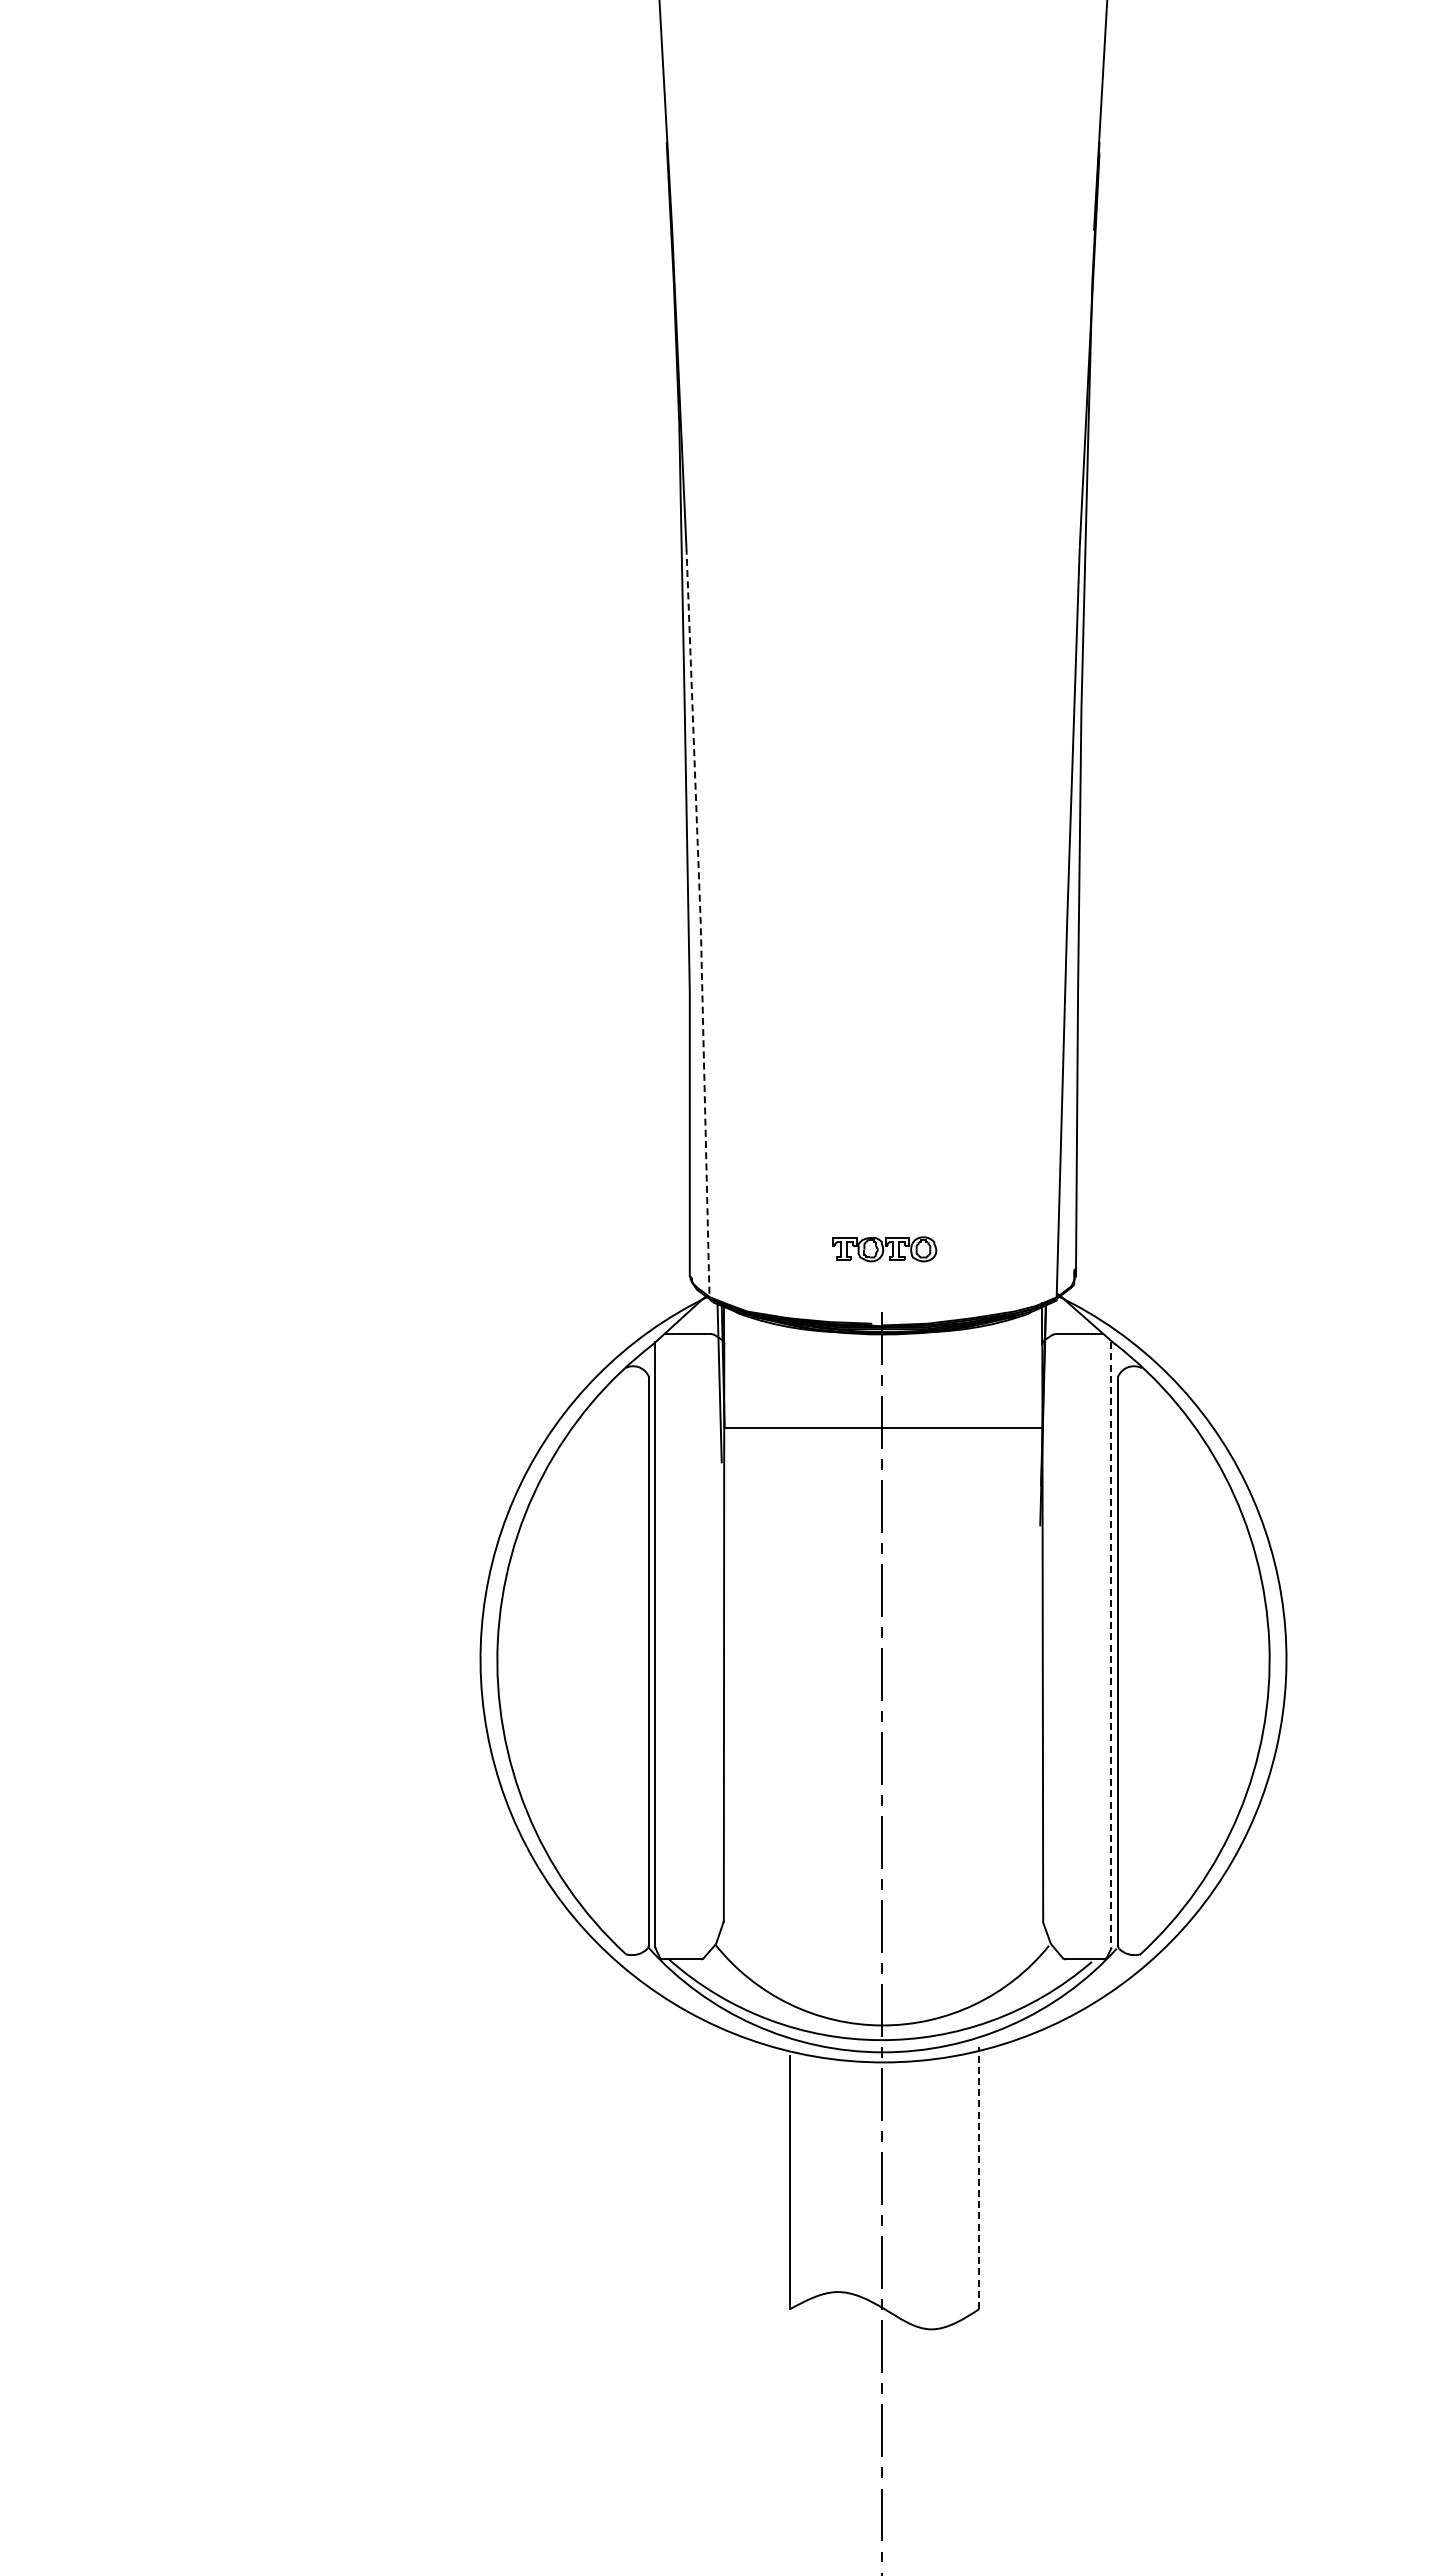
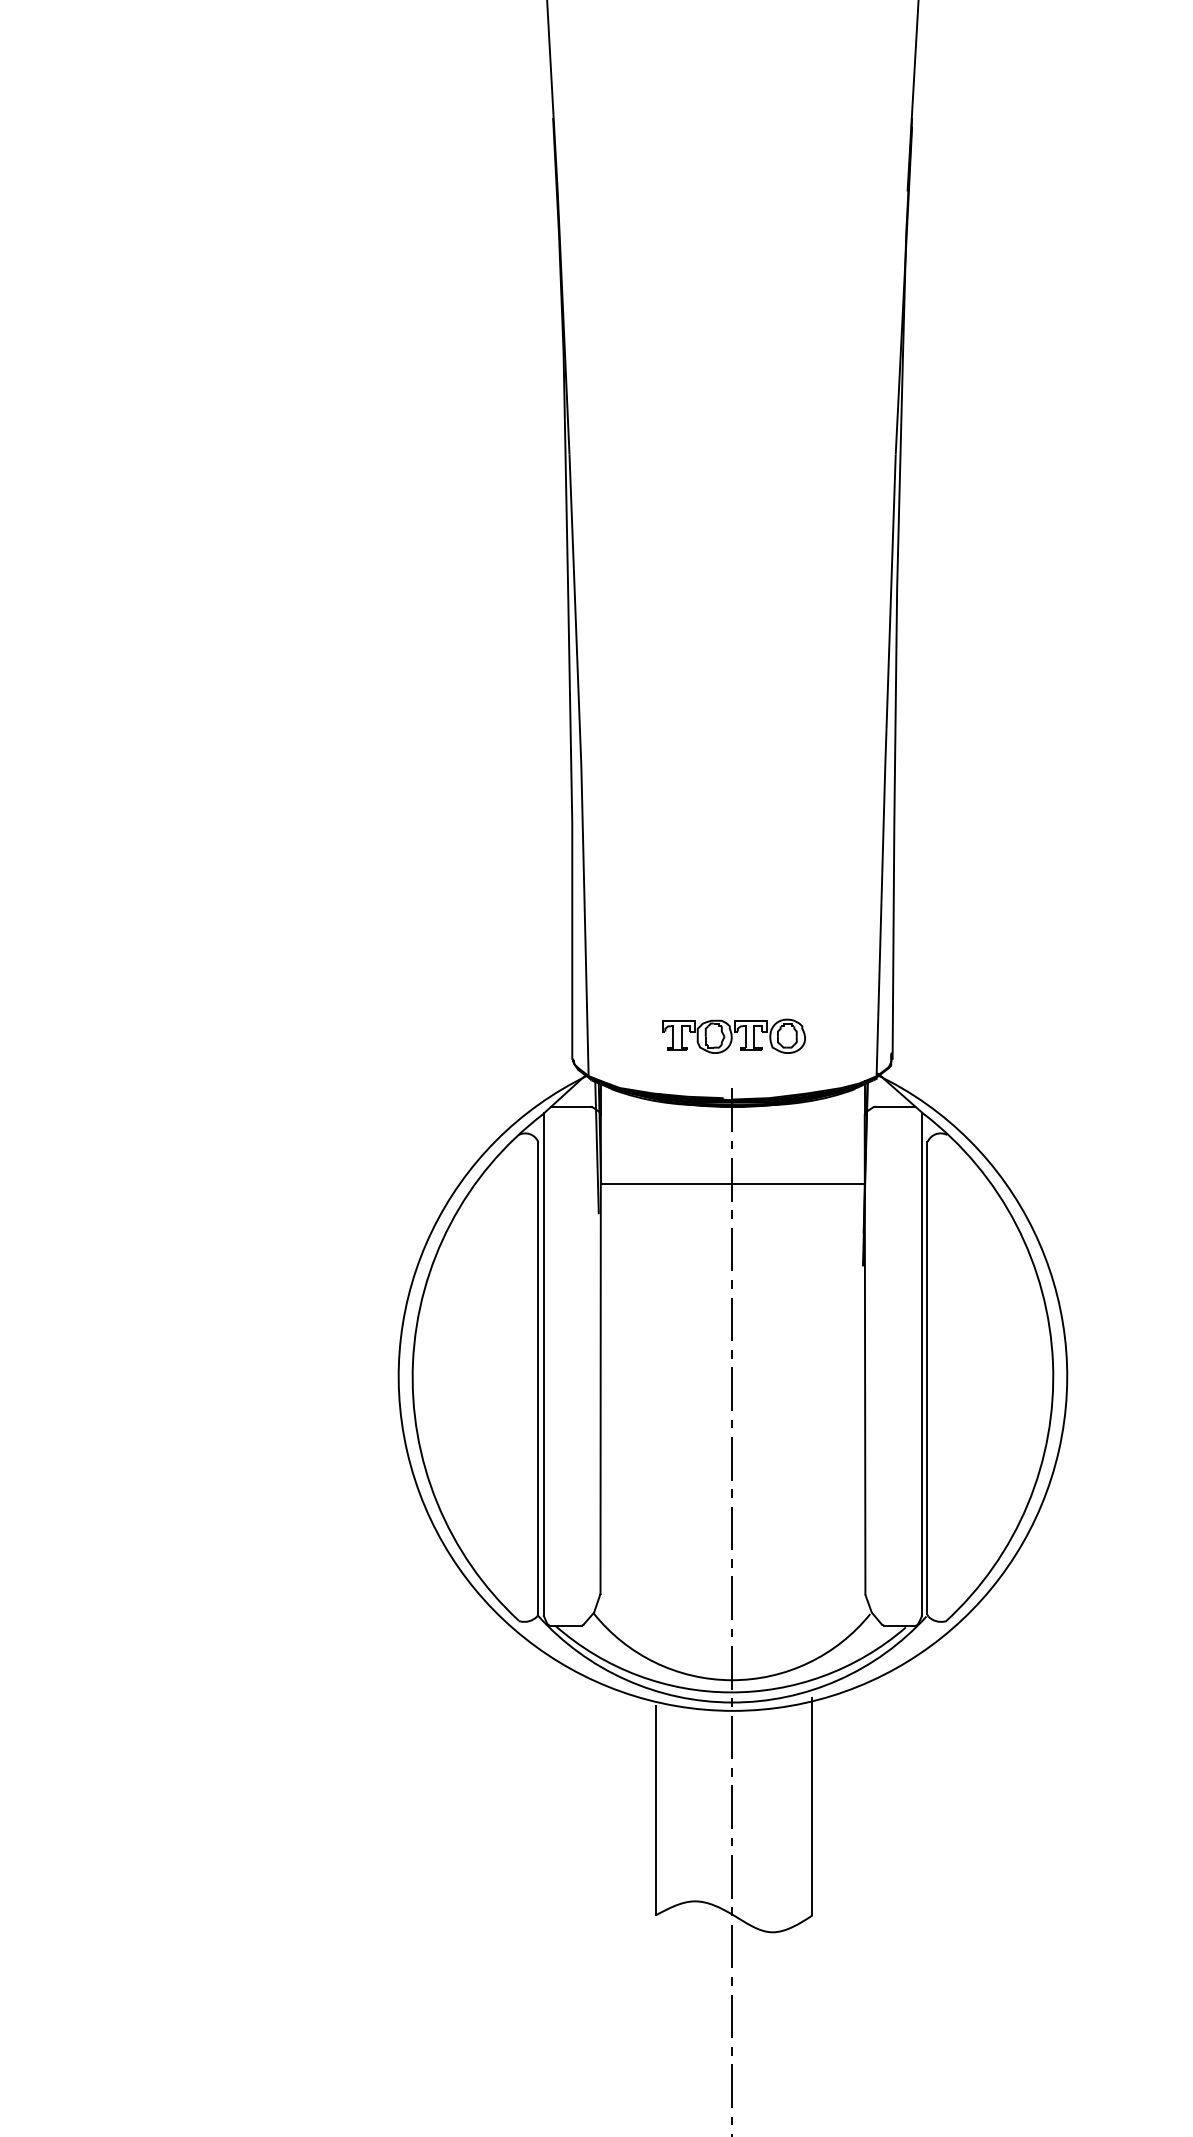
line: (700, 923) -> (581, 766), dashed -> solid
part: (884, 1249) -> (733, 1036), size x1.67
line: (1111, 1644) -> (922, 1364), dashed -> solid
line: (979, 2178) -> (812, 1807), dashed -> solid

